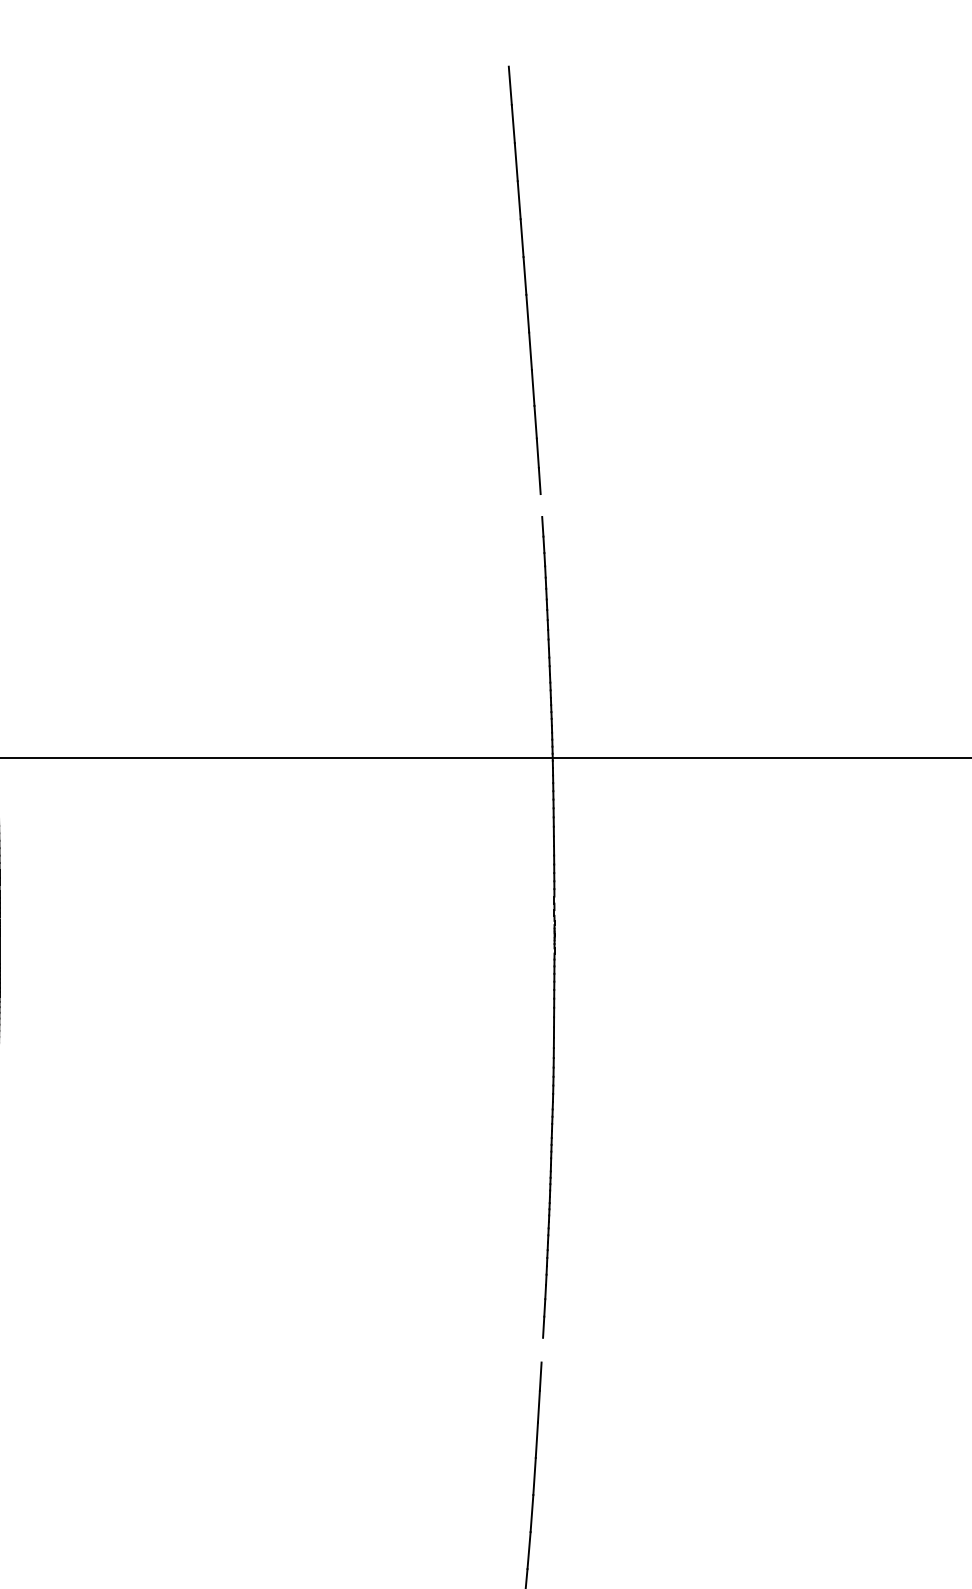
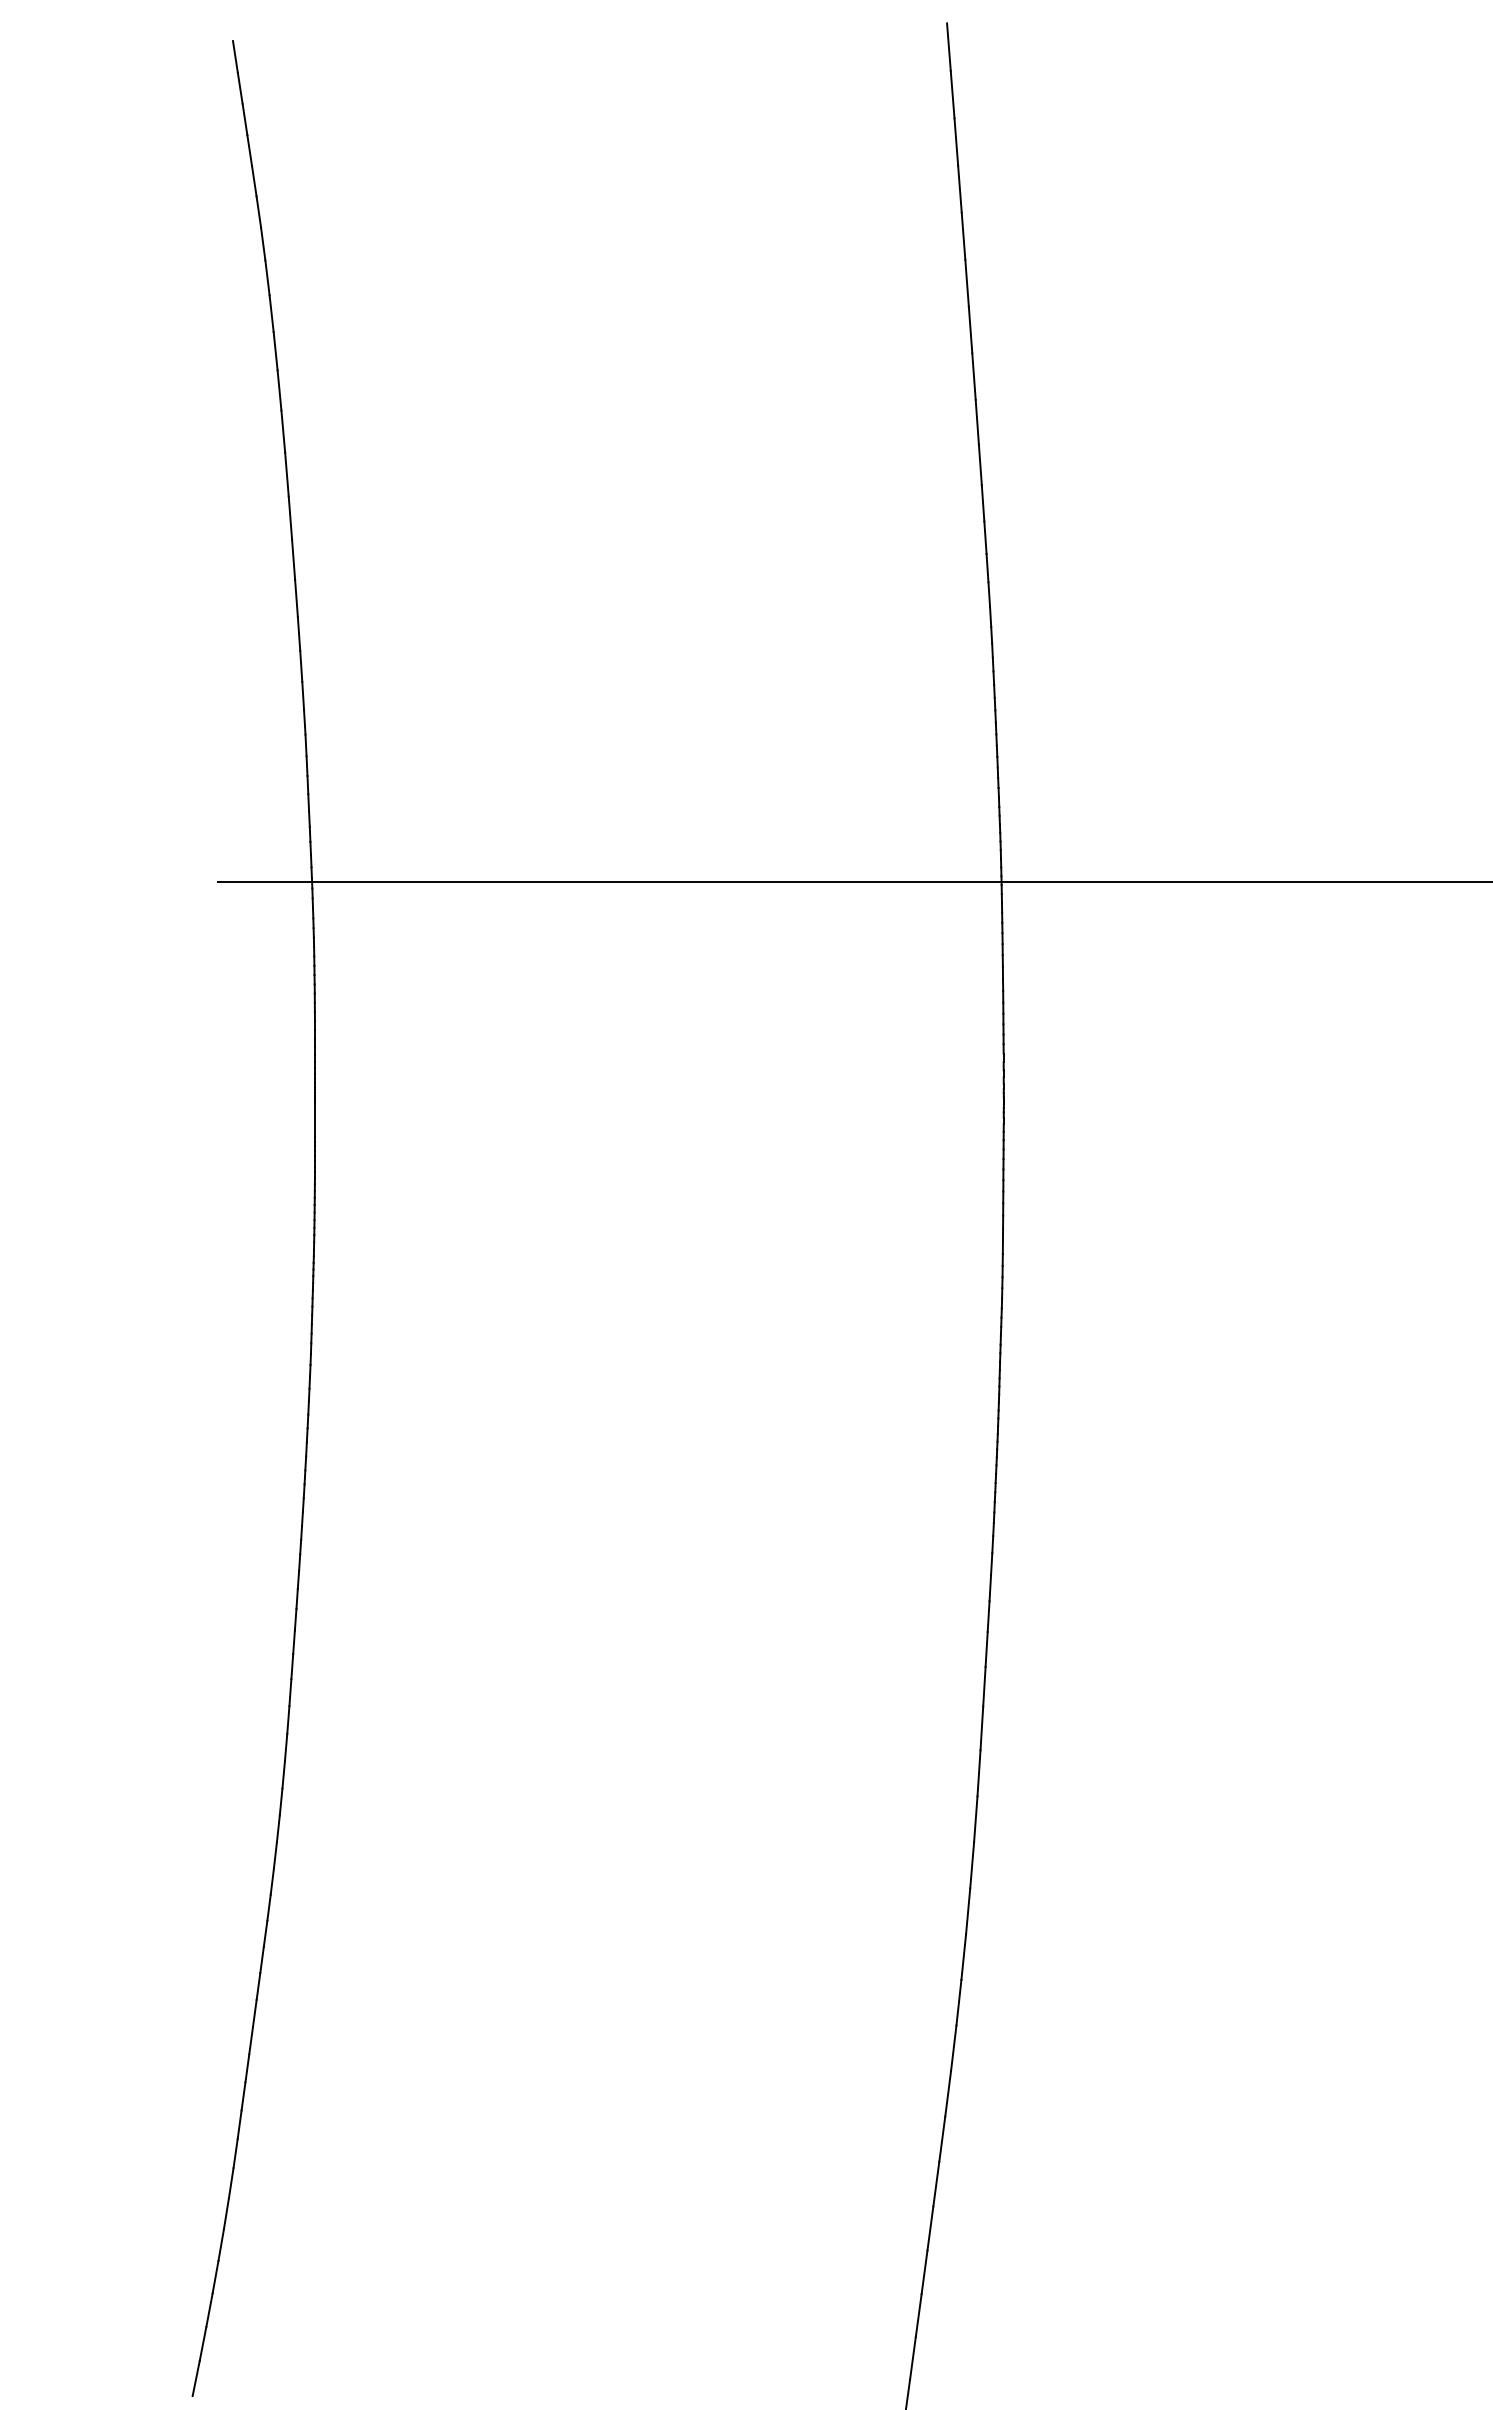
line: (541, 505) -> (987, 567), added
line: (542, 1350) -> (988, 1616), added

